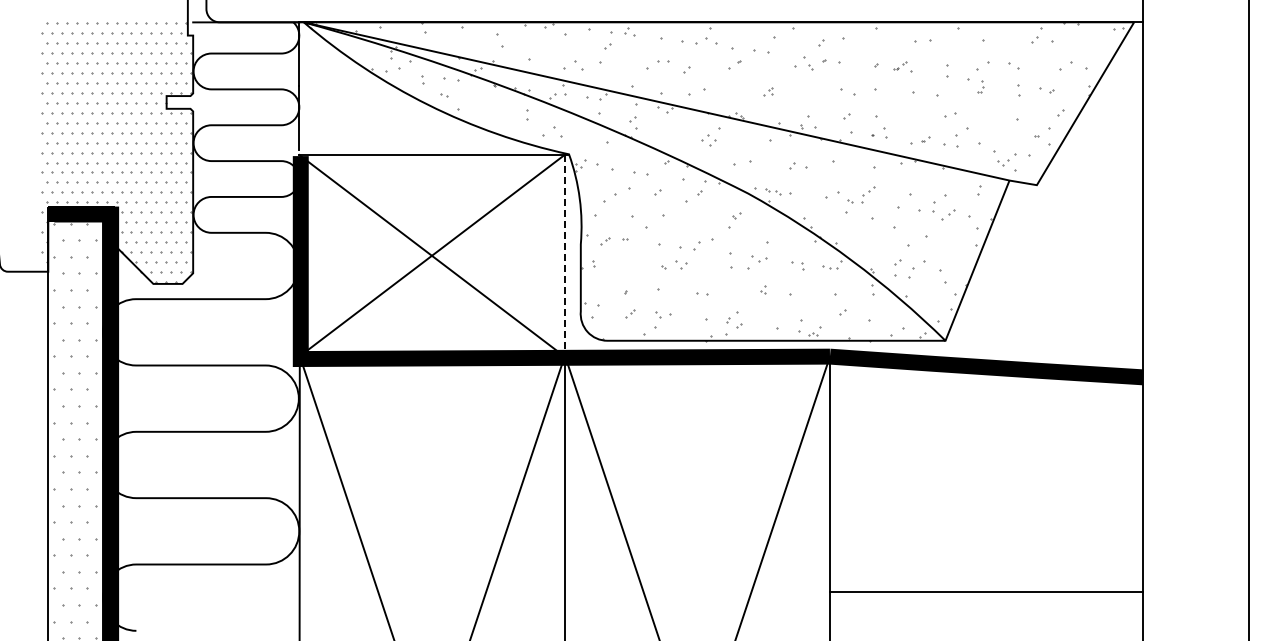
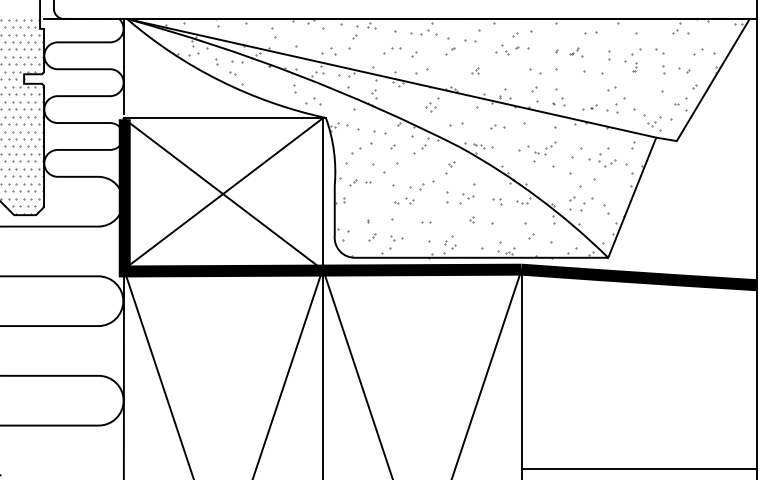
line: (564, 255) -> (322, 193), dashed -> solid
line: (986, 591) -> (639, 468), moved

